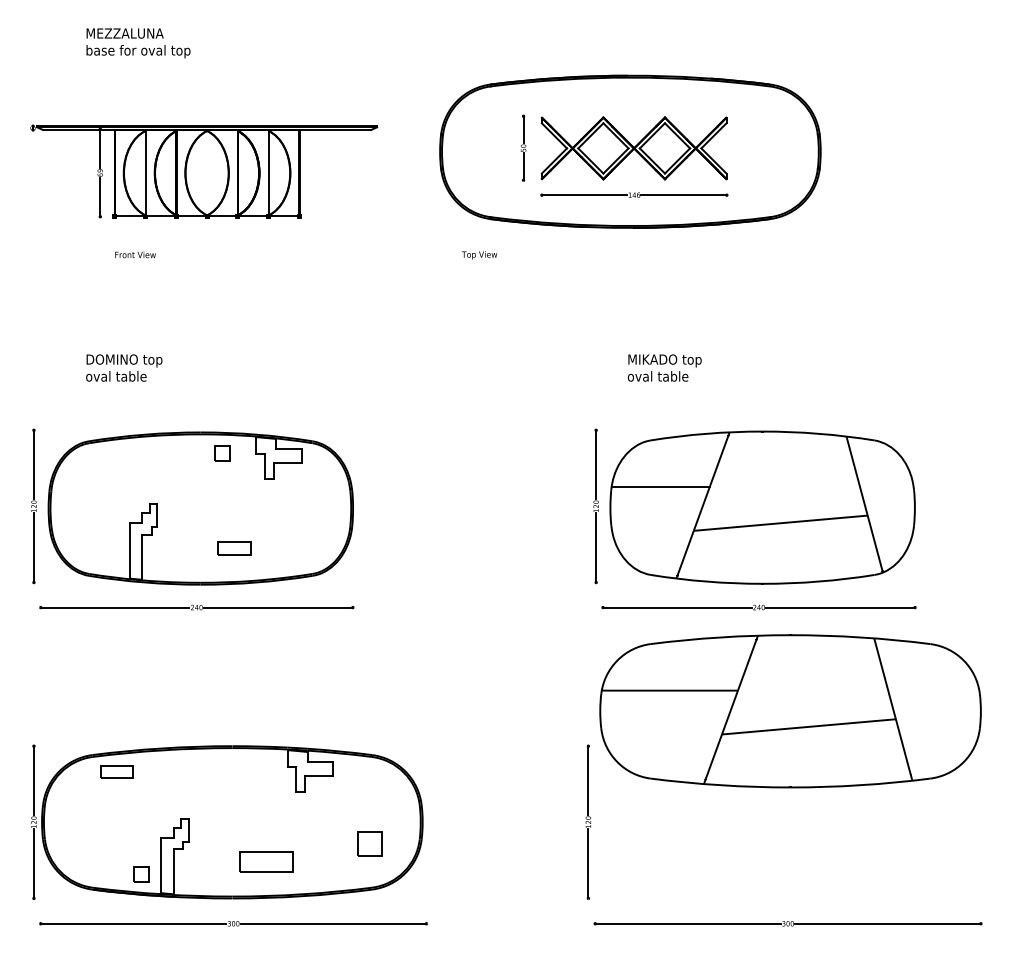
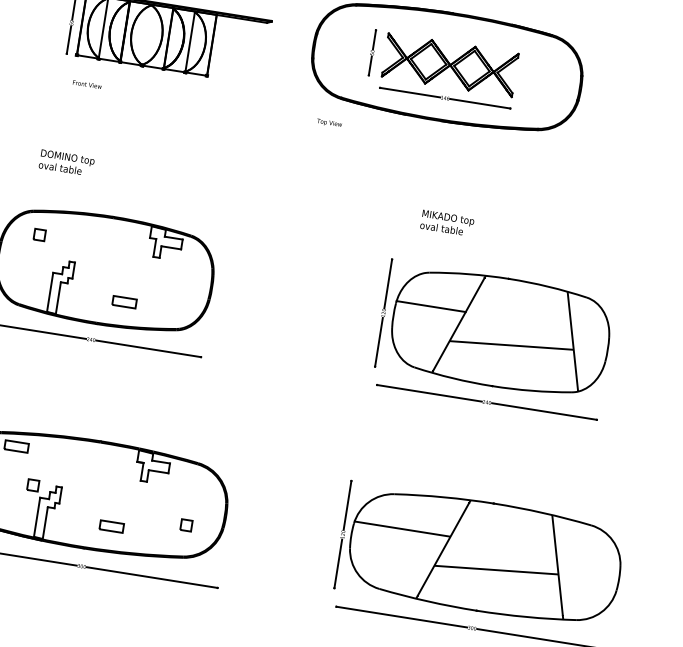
part: (222, 453) -> (39, 234), moved
part: (790, 711) -> (485, 557), moved
part: (369, 843) -> (186, 525), size x0.62
part: (266, 861) -> (111, 526), size x0.62
part: (141, 874) -> (33, 485), moved

